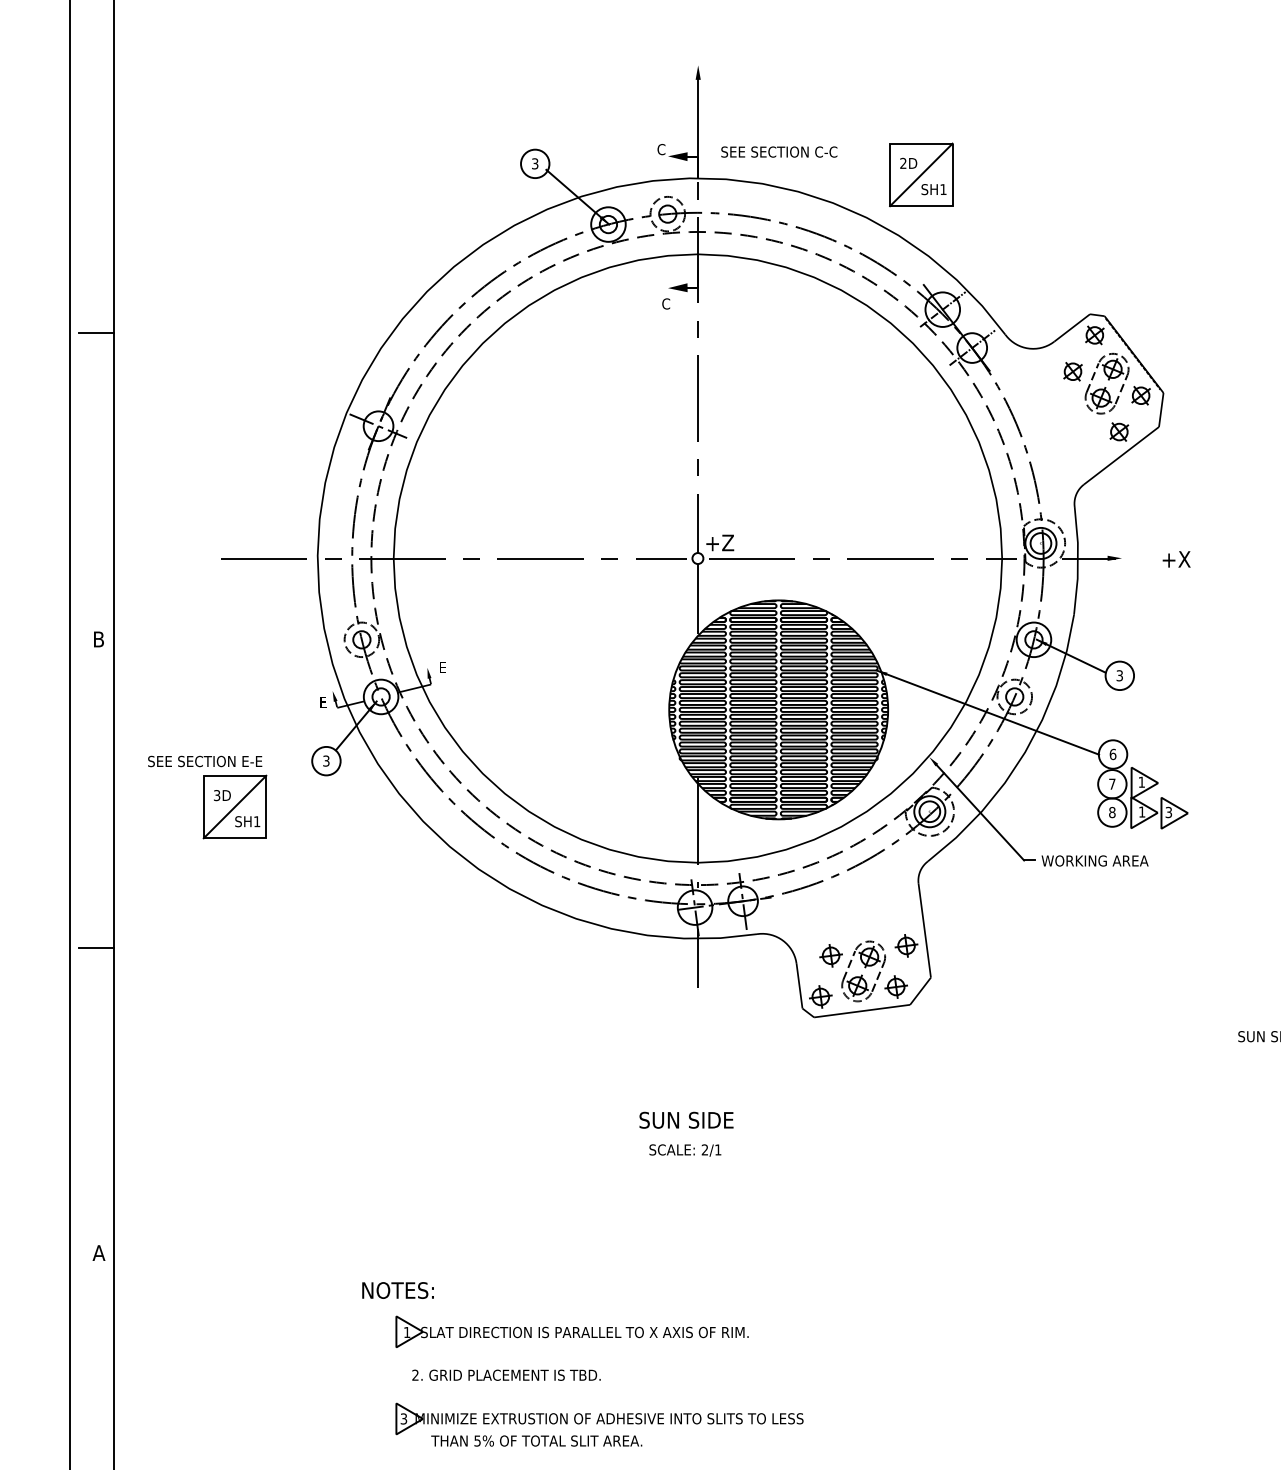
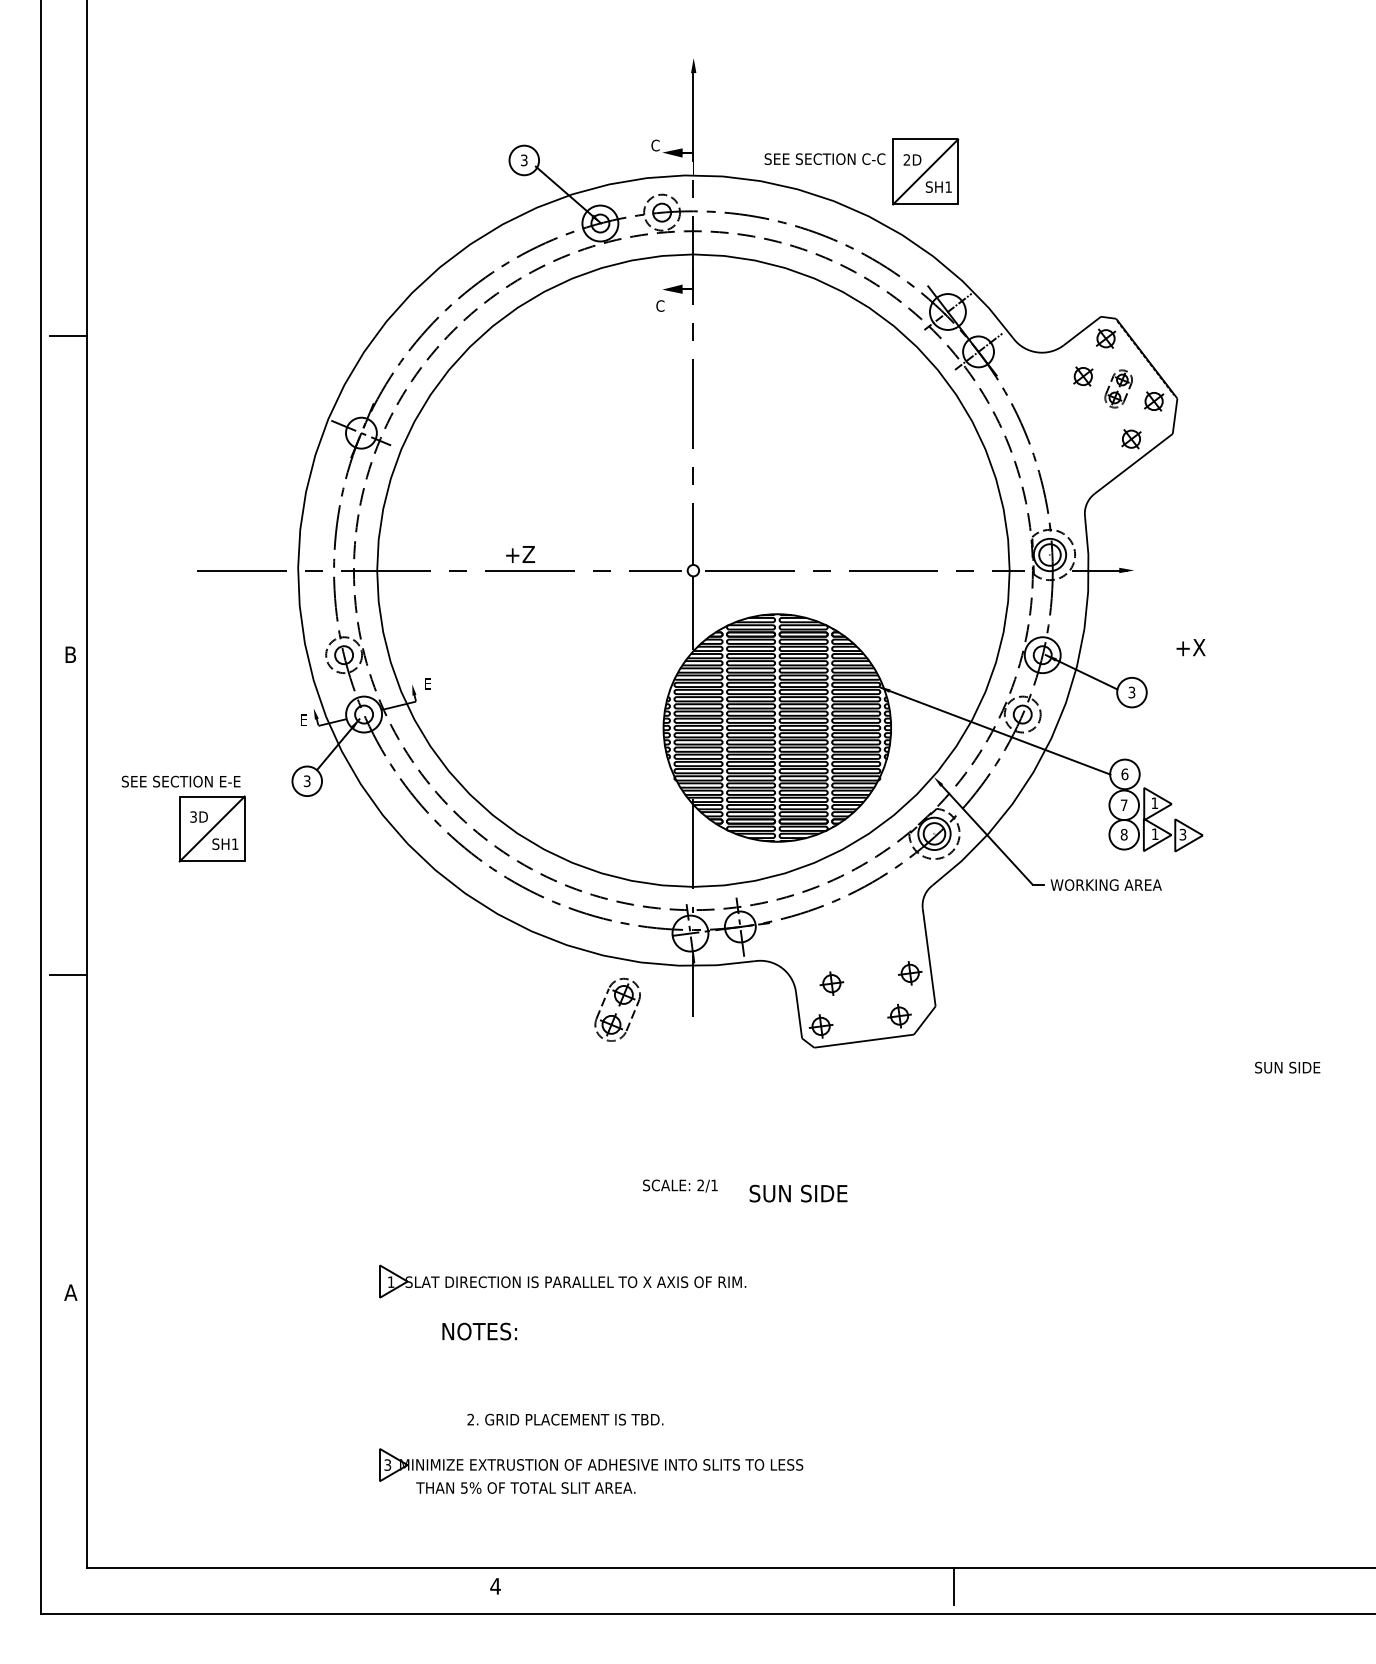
text: (778, 151) -> (824, 158), moved
part: (1106, 383) -> (1118, 388), size x0.6
text: (720, 542) -> (520, 554), moved
text: (1176, 559) -> (1190, 647), moved
part: (863, 971) -> (617, 1009), moved
text: (686, 1120) -> (798, 1193), moved
text: (397, 1290) -> (479, 1331), moved
part: (571, 1331) -> (562, 1281), moved
text: (506, 1375) -> (565, 1419), moved

